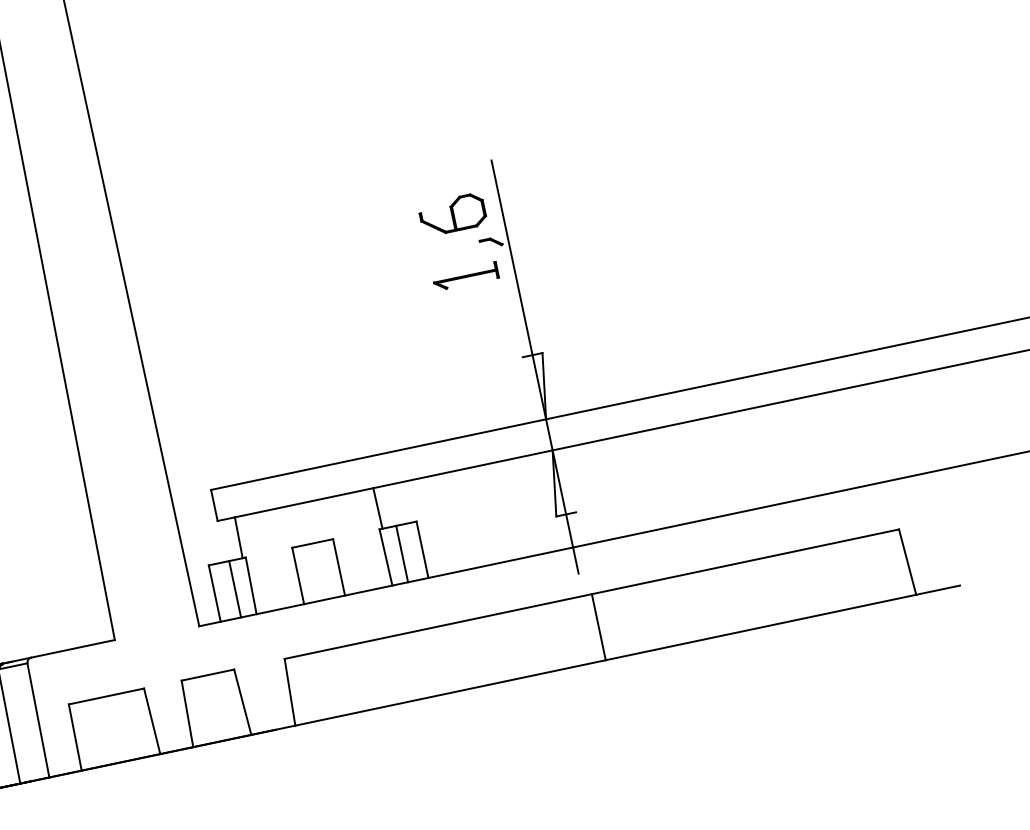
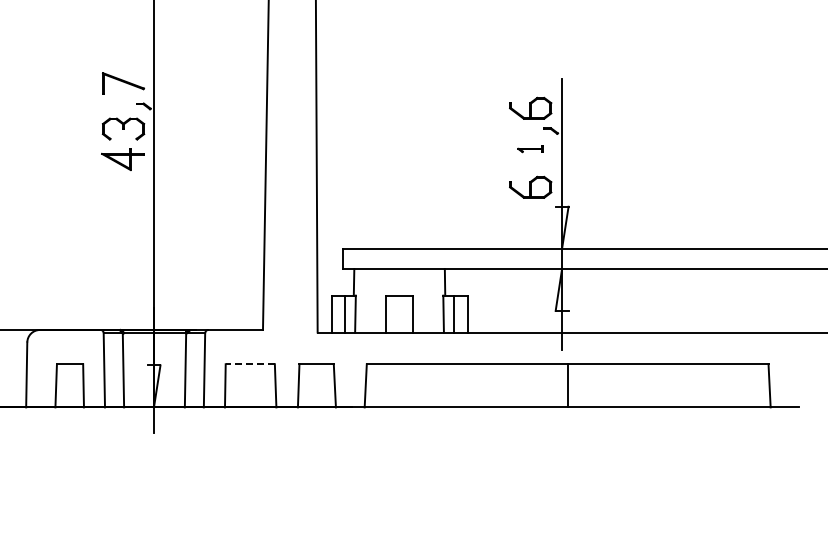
part: (465, 276) -> (530, 148), size x0.6
part: (477, 334) -> (530, 186), added
line: (106, 696) -> (250, 364), solid -> dashed

